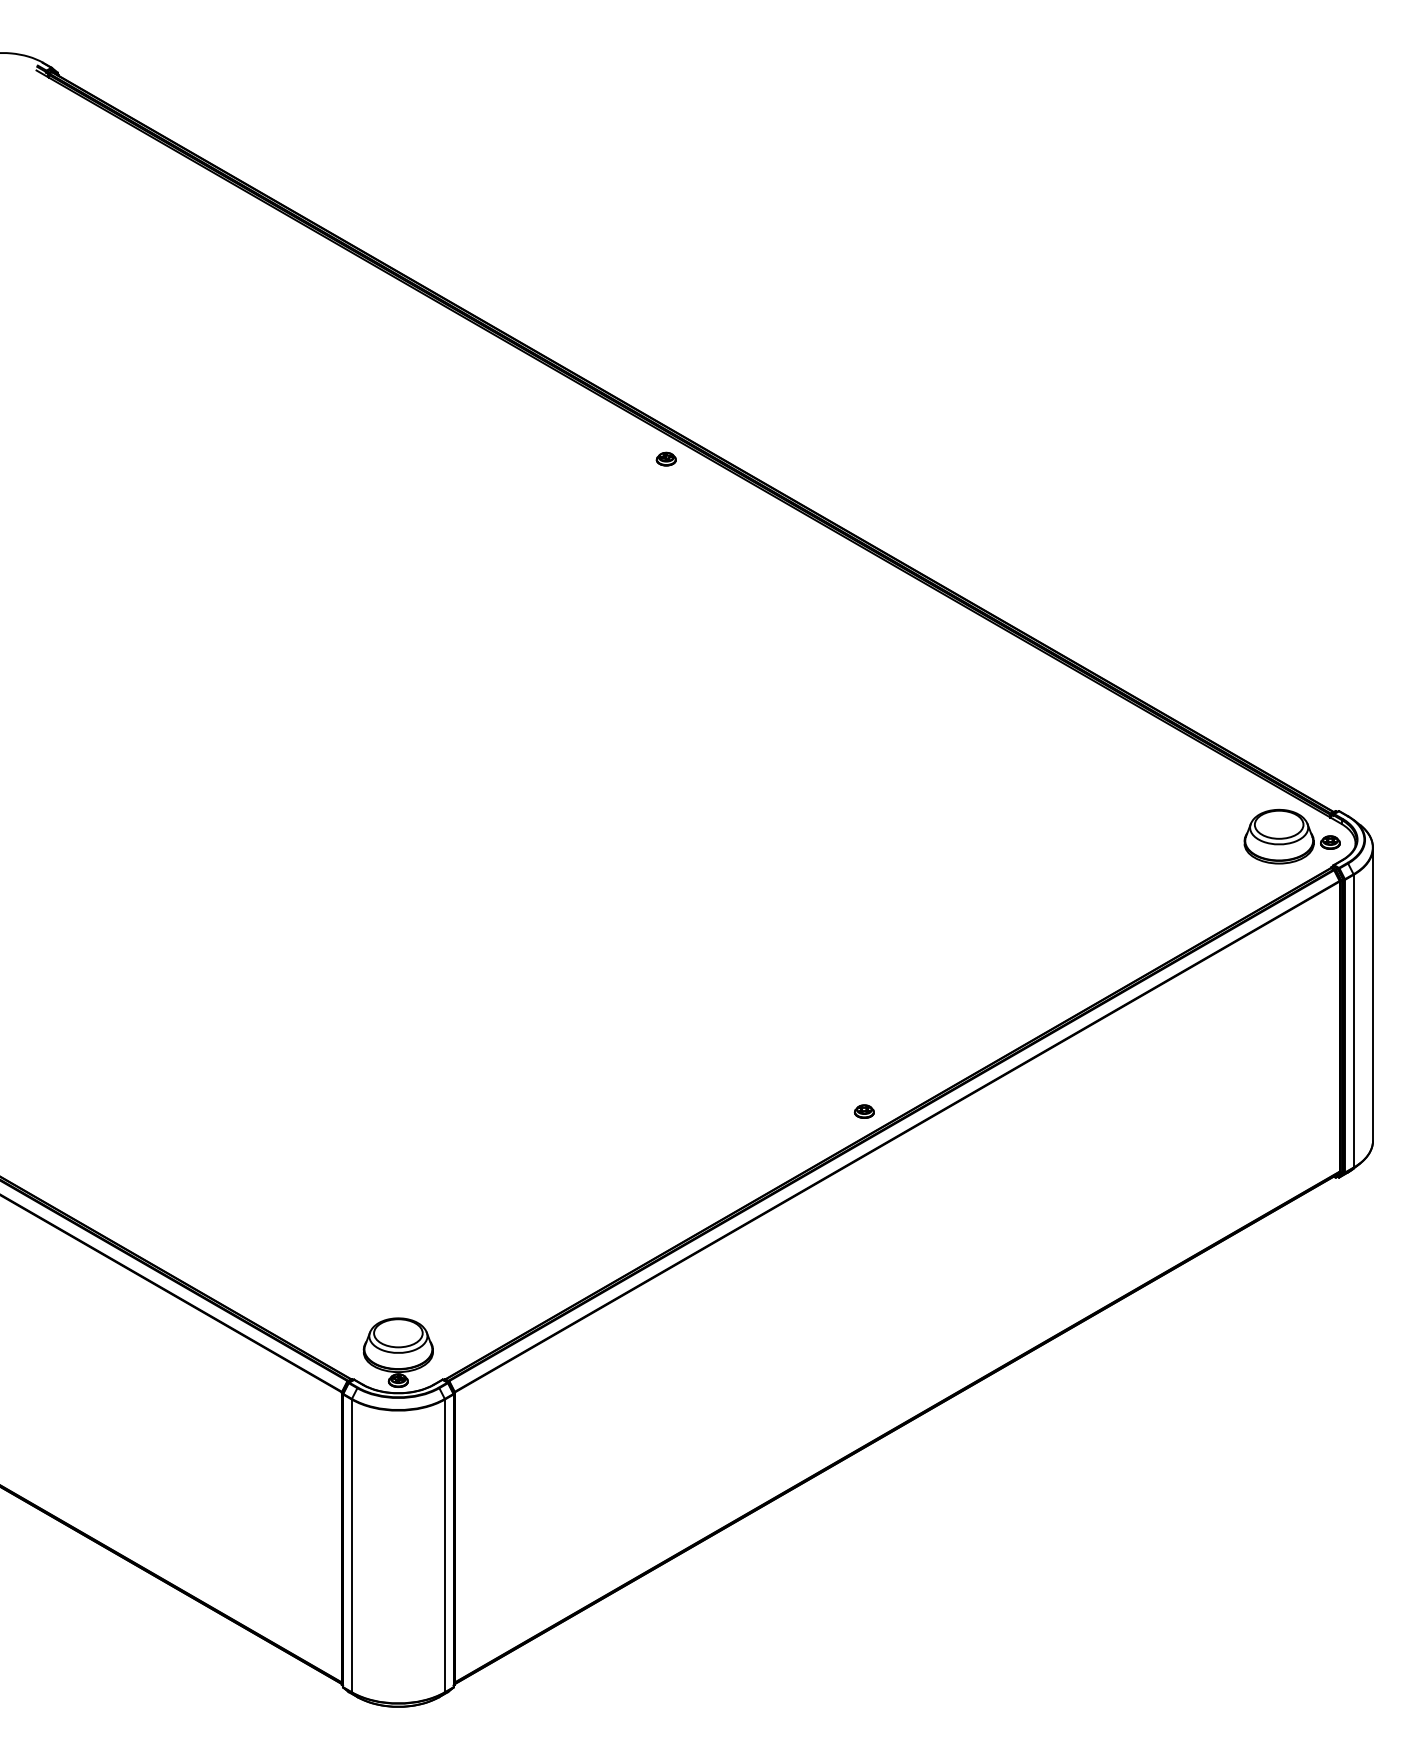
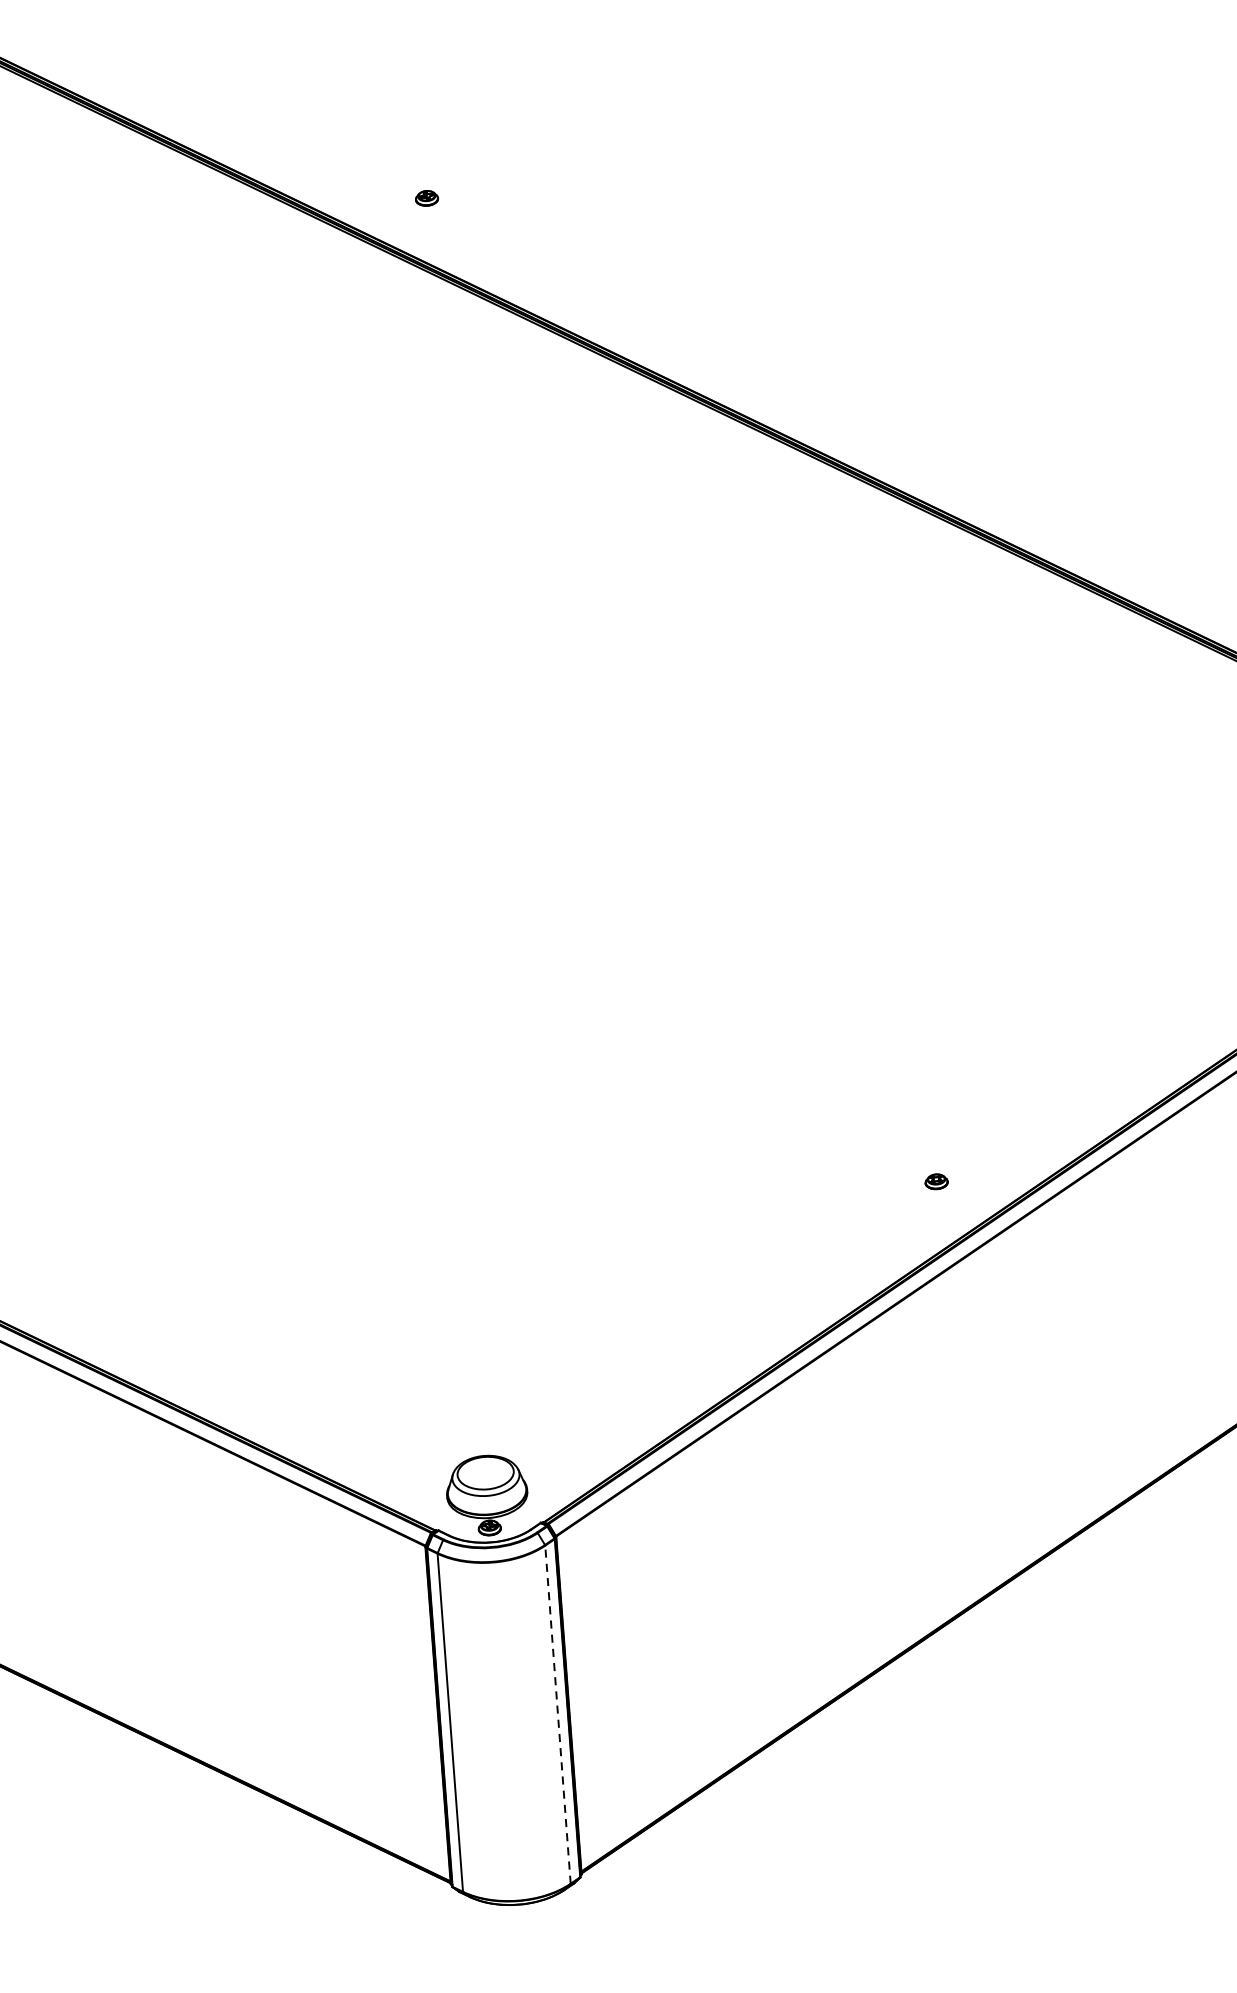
part: (665, 458) -> (425, 197), moved
part: (863, 1111) -> (935, 1181), moved
line: (445, 1545) -> (558, 1714), solid -> dashed

